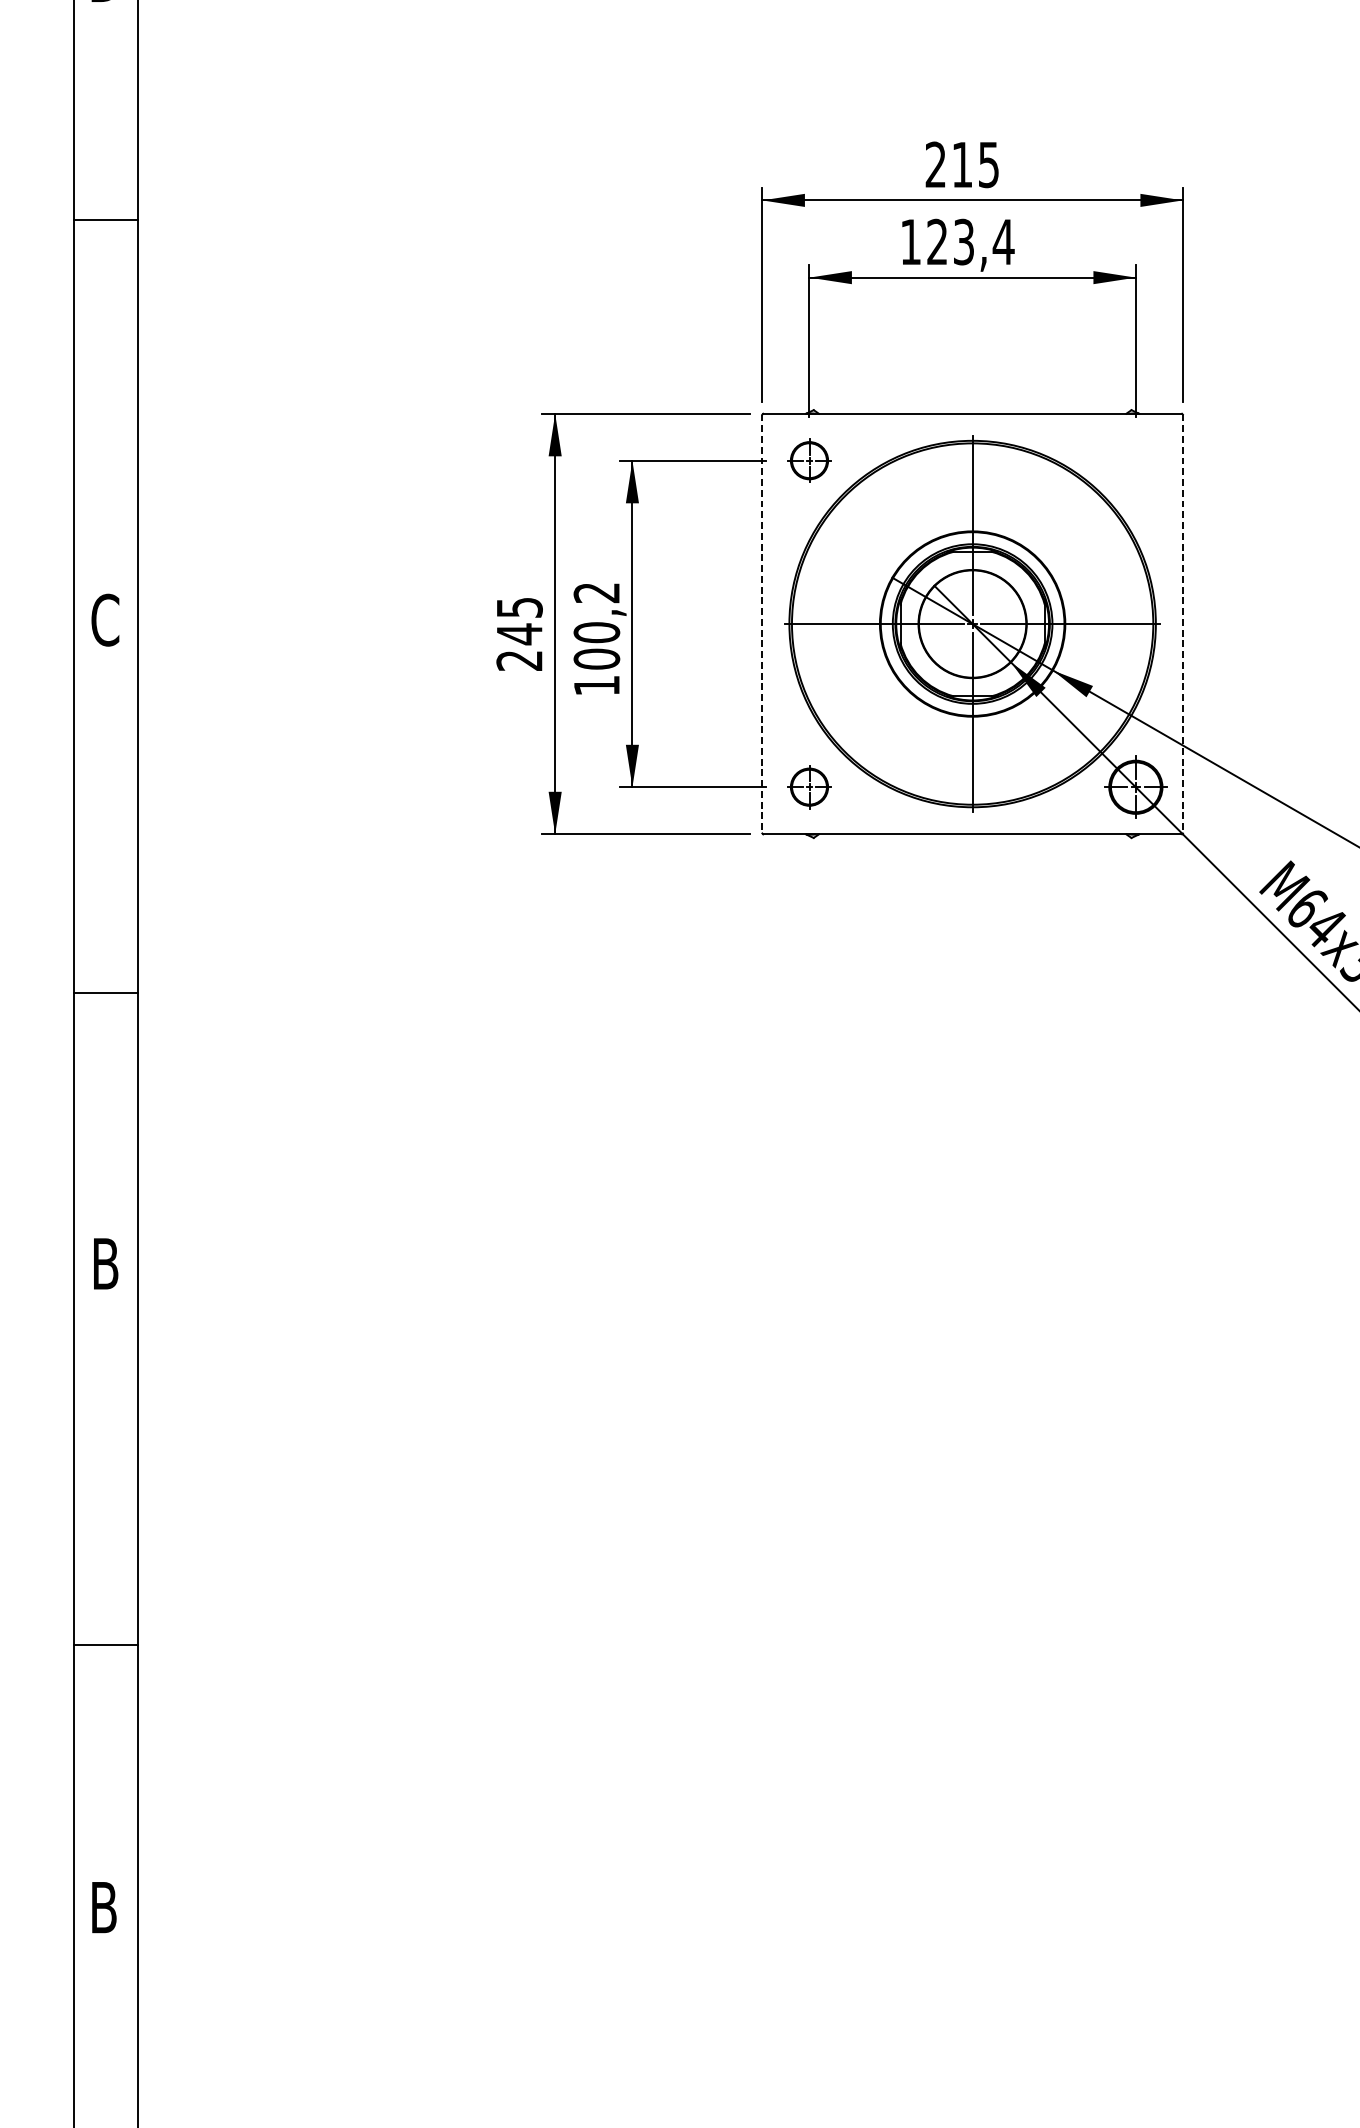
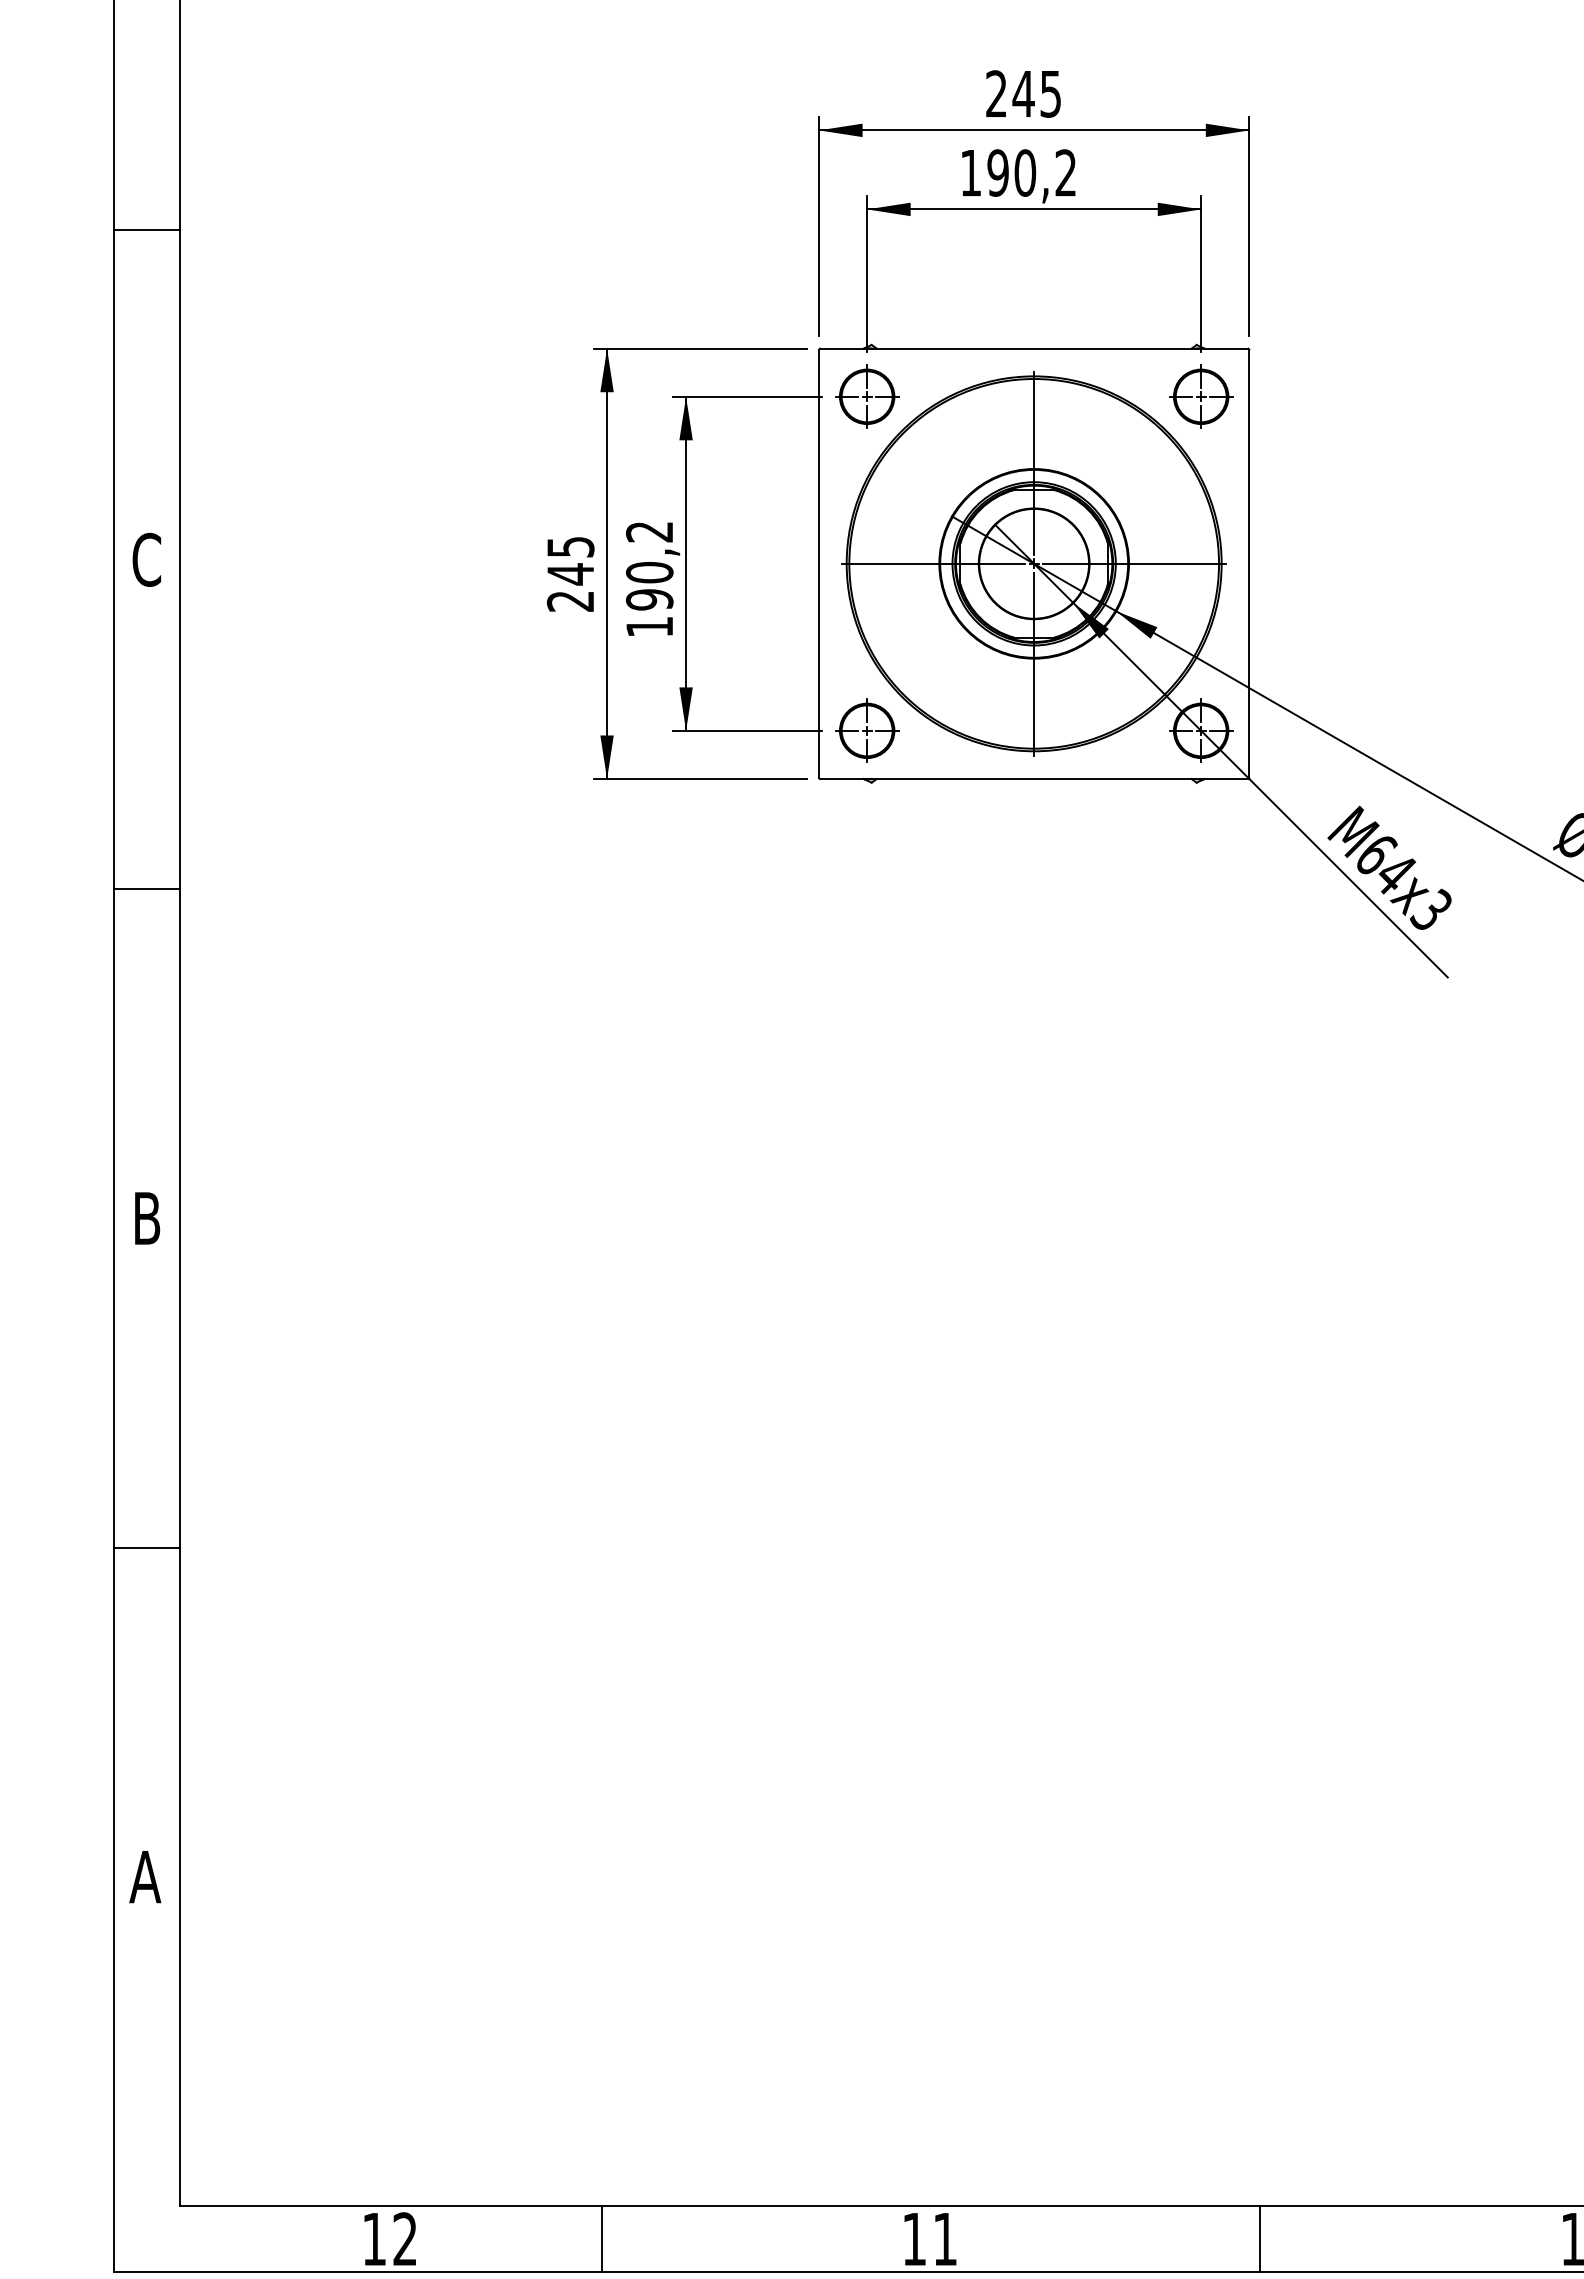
text: (962, 164) -> (1023, 93), 215 -> 245
line: (106, 220) -> (147, 230), moved
text: (971, 241) -> (1032, 172), 123,4 -> 190,2
part: (809, 460) -> (867, 396), size x1.43
part: (1136, 460) -> (1201, 396), added
line: (762, 624) -> (819, 564), dashed -> solid
line: (1183, 624) -> (1249, 564), dashed -> solid
text: (596, 658) -> (649, 599), 100,2 -> 190,2
part: (809, 786) -> (867, 730), size x1.43
line: (106, 993) -> (147, 889), moved
line: (106, 1645) -> (147, 1547), moved
text: (104, 1908) -> (145, 1877), B -> A

